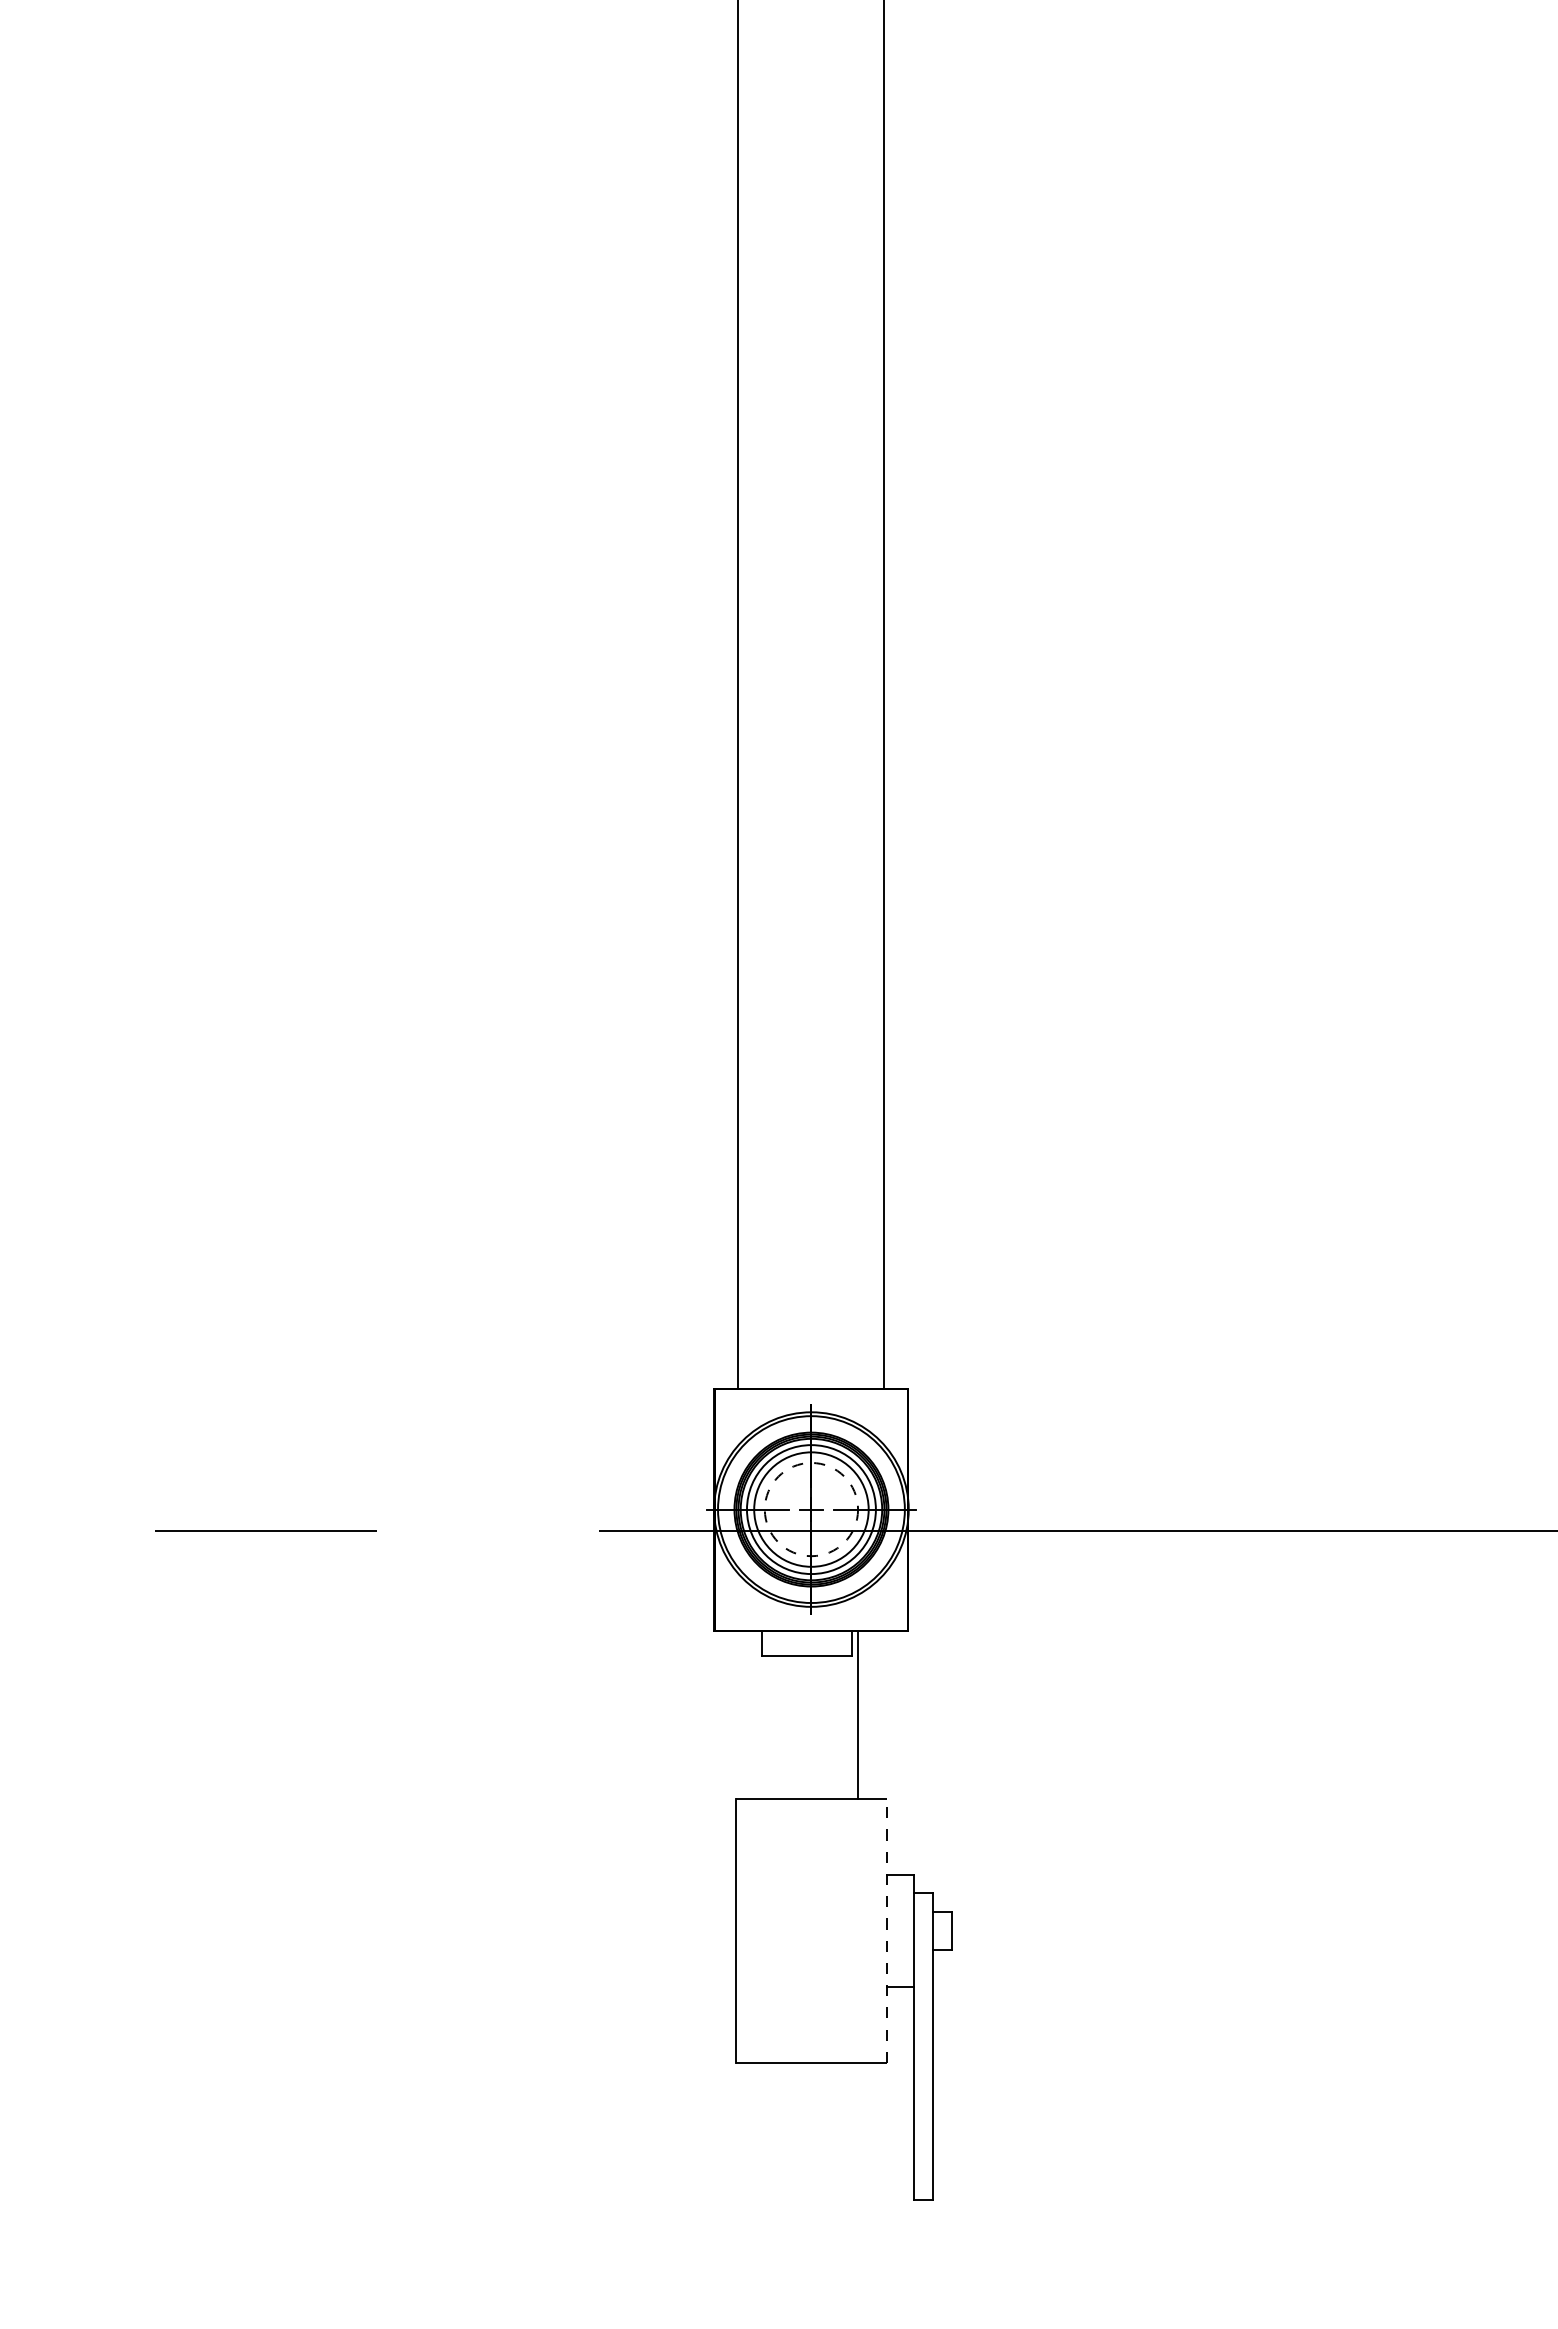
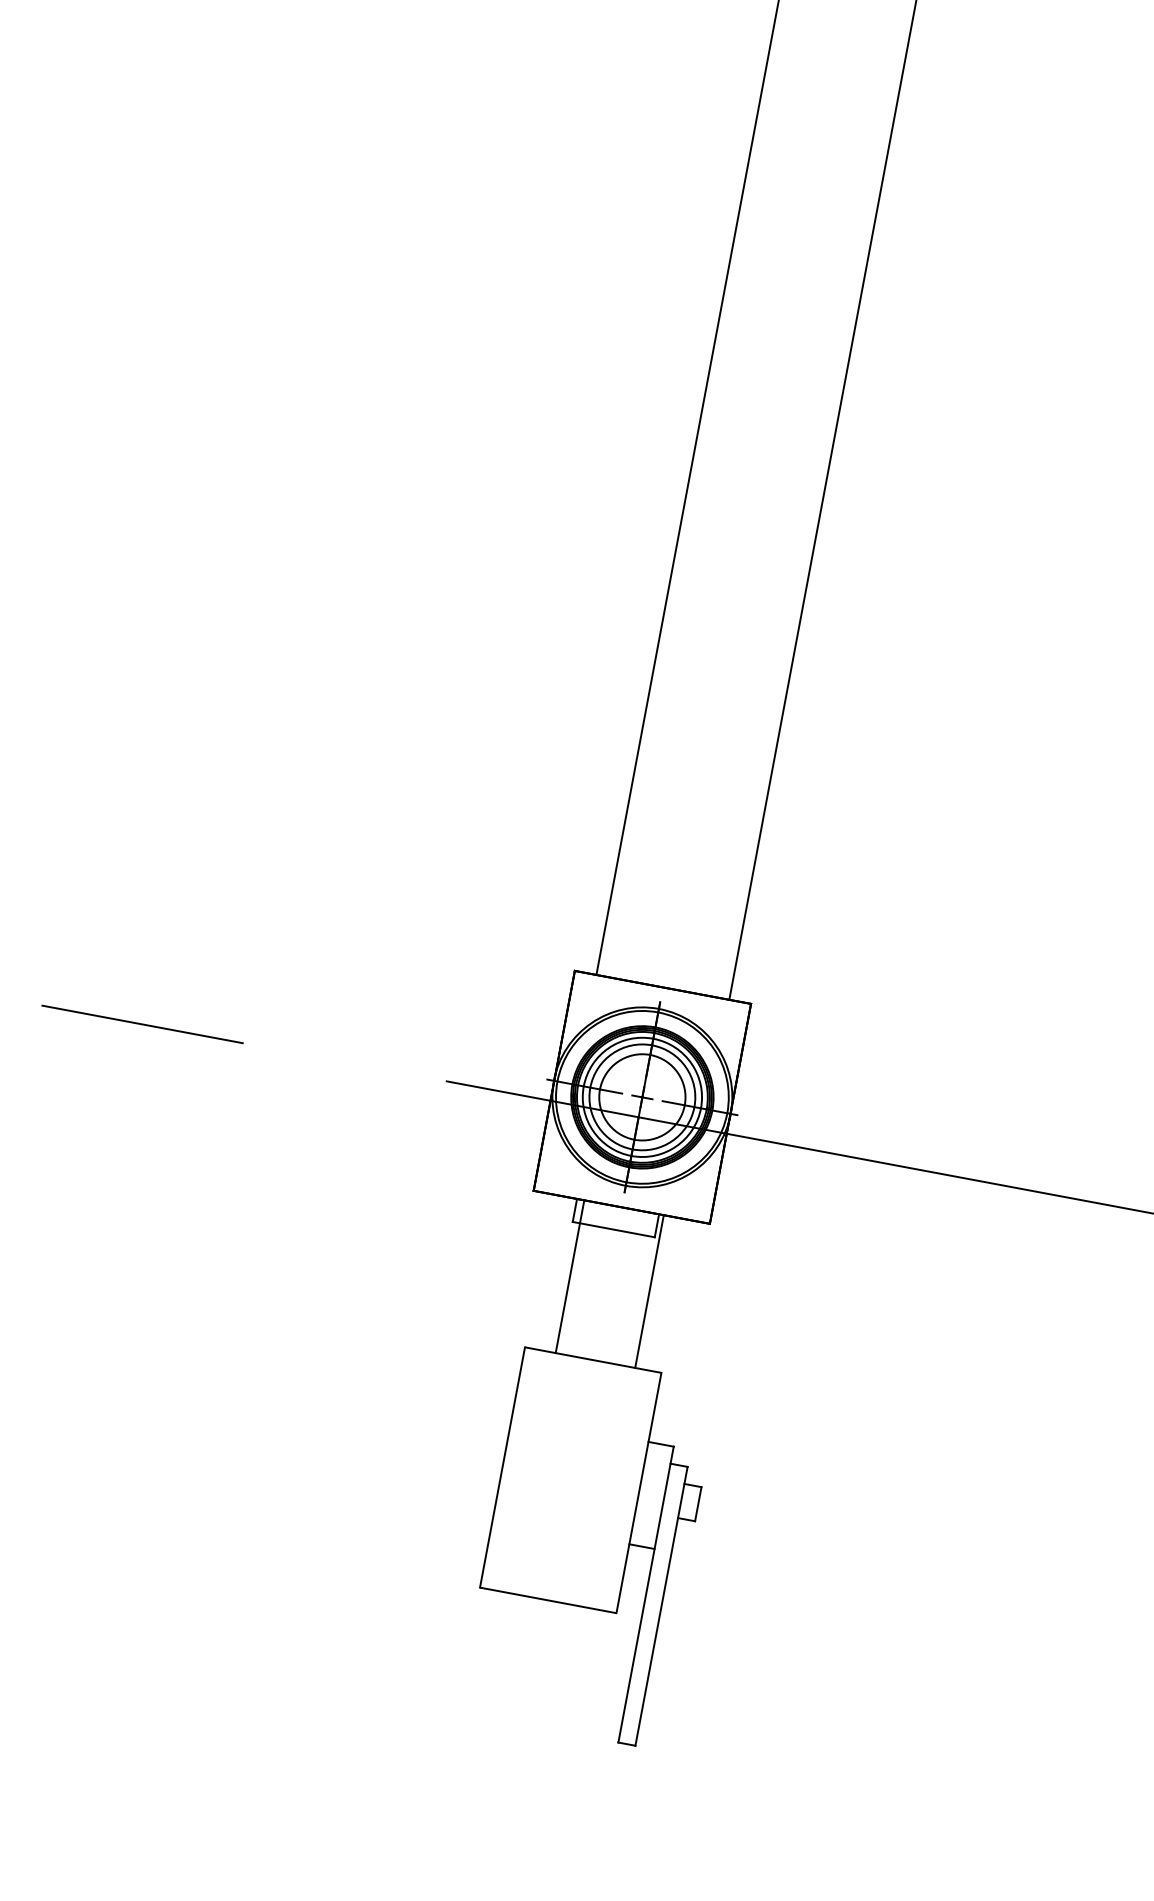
circle: (811, 1509) -> (642, 1097), dashed -> solid
line: (770, 1714) -> (570, 1276), added
line: (886, 1930) -> (639, 1492), dashed -> solid

